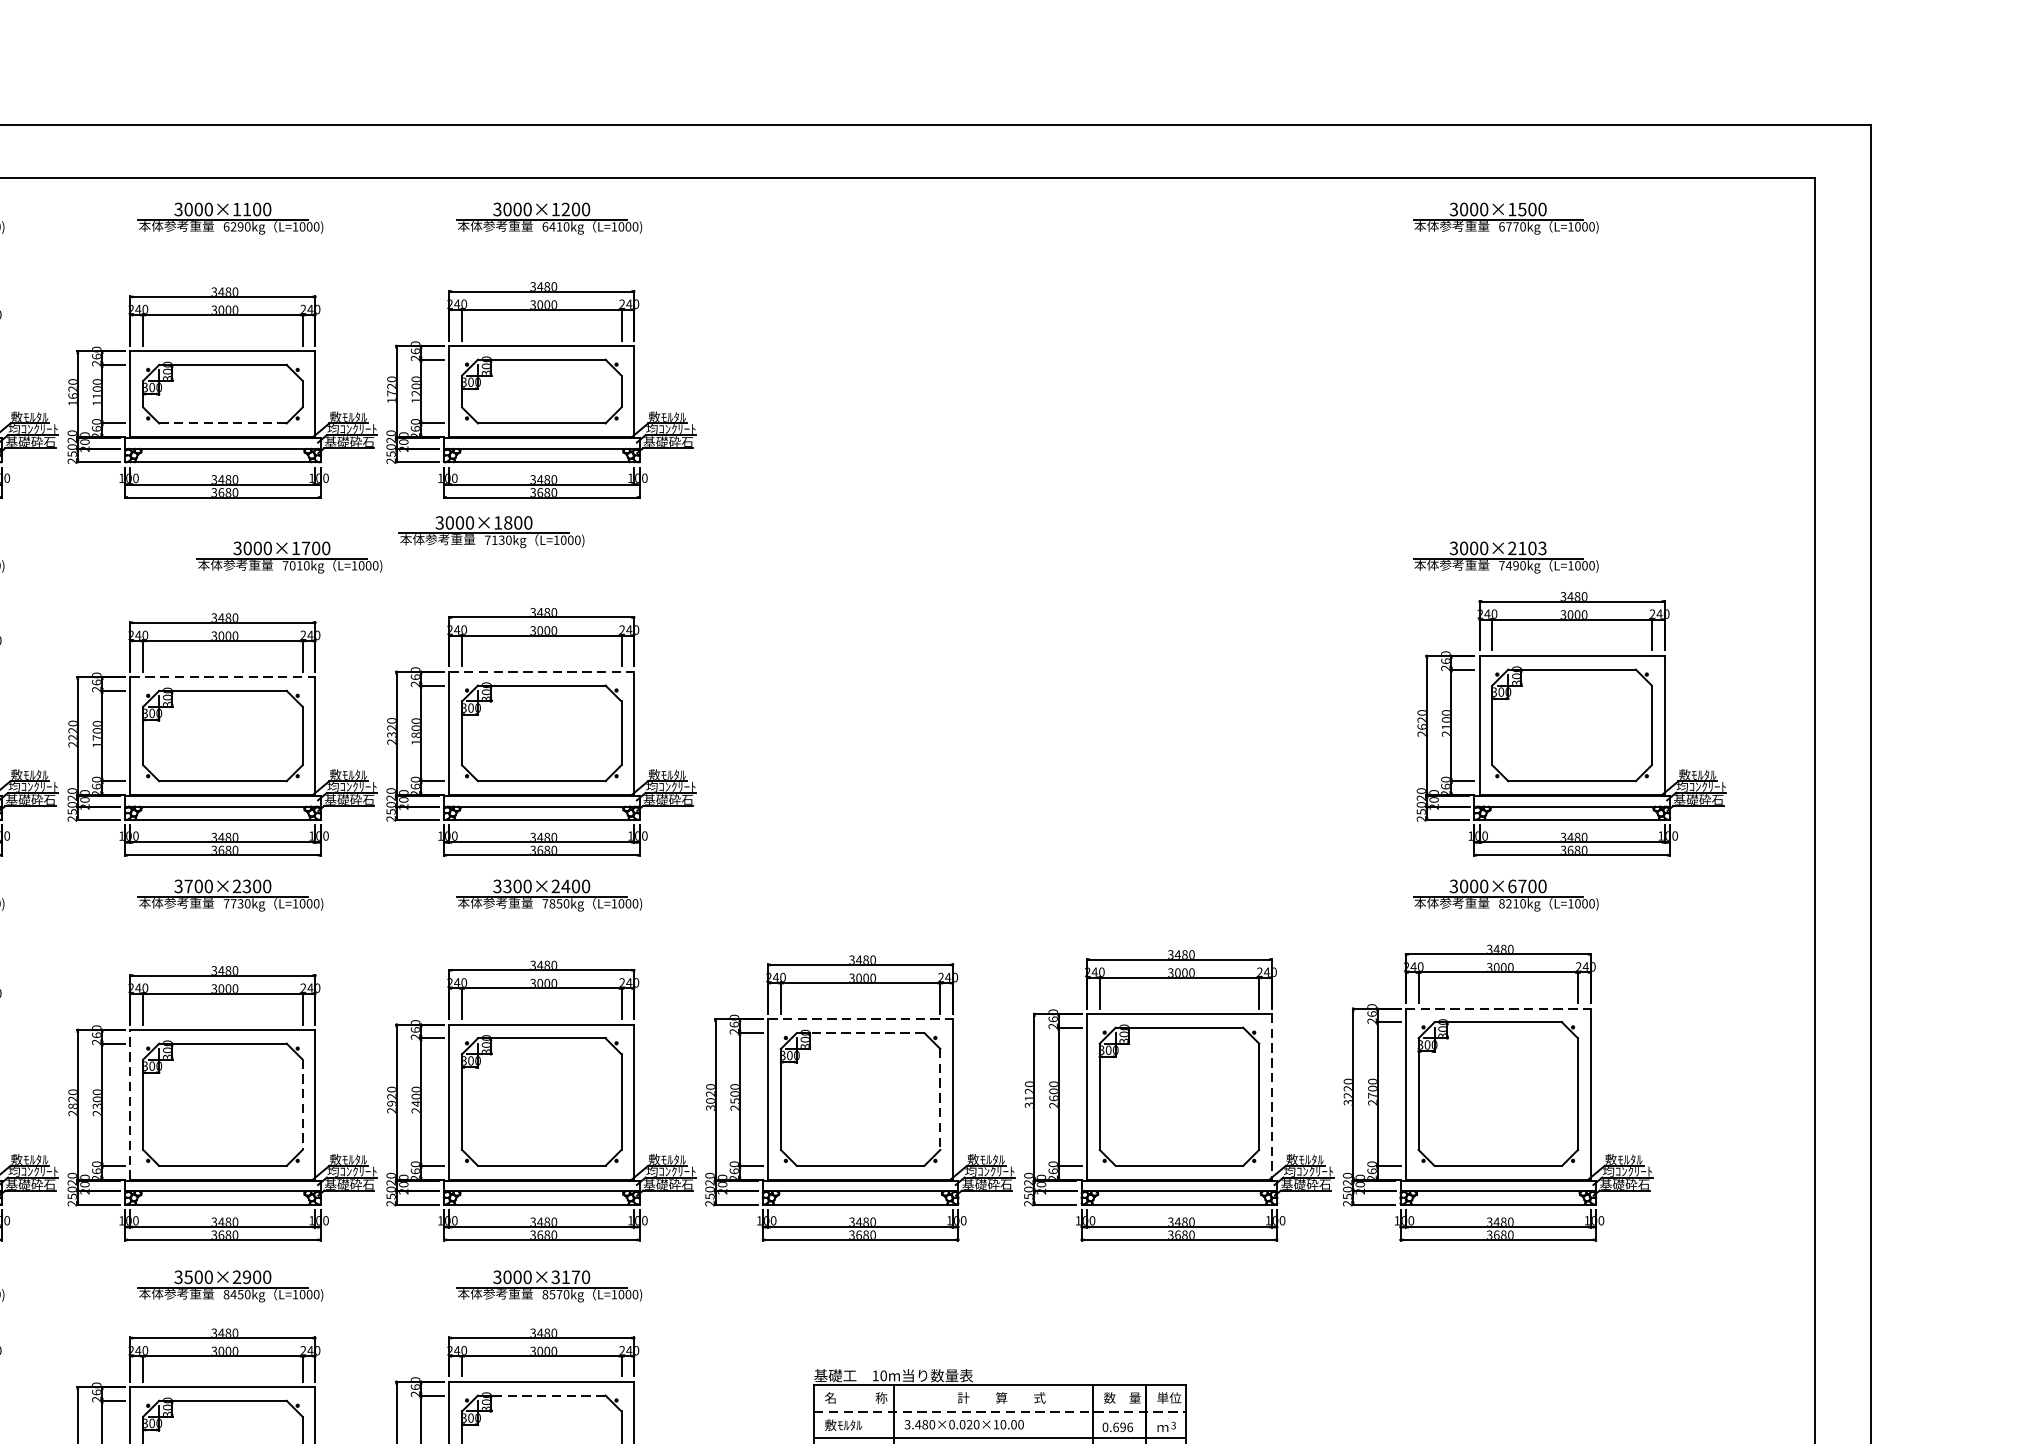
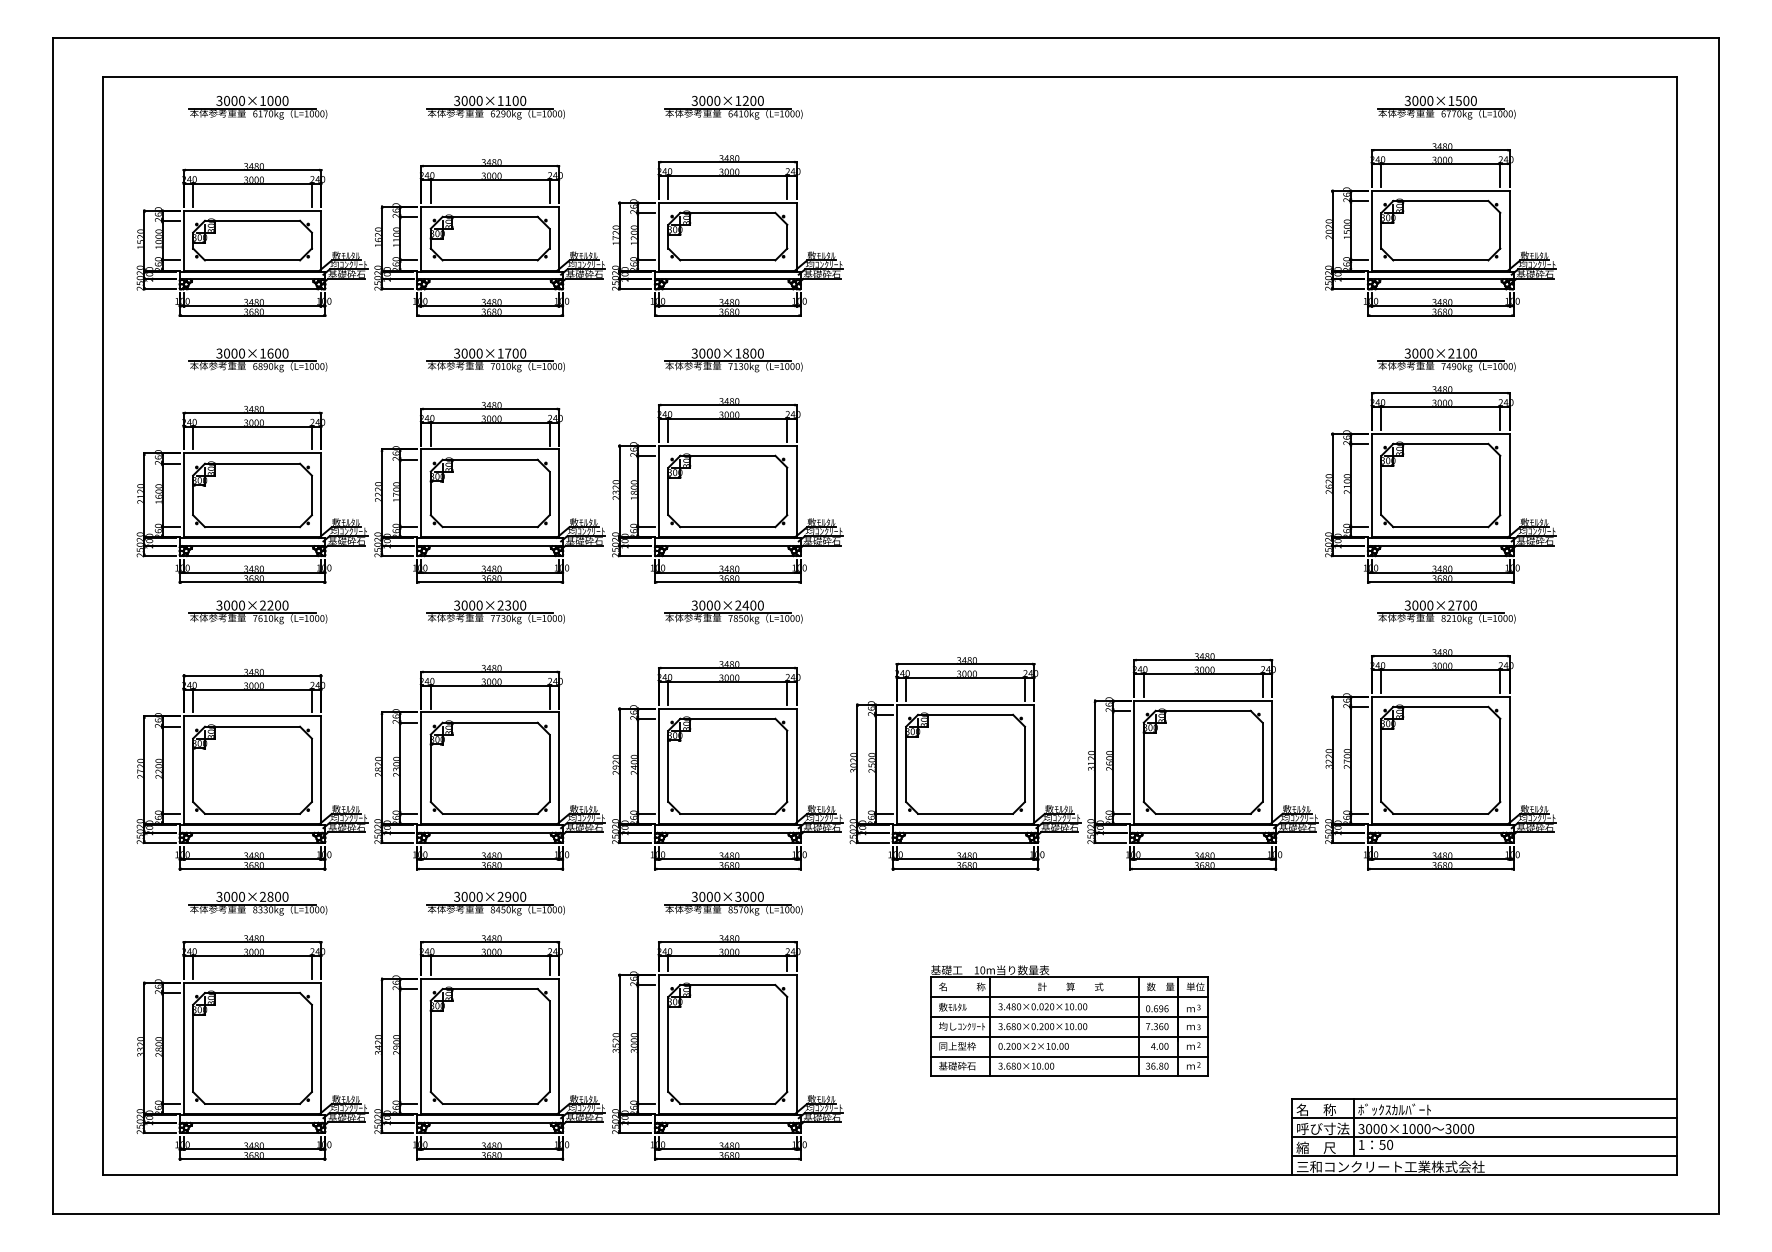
part: (1497, 381) -> (1440, 229), added
line: (223, 423) -> (490, 260), dashed -> solid
part: (491, 532) -> (733, 360), moved
text: (1542, 548) -> (1473, 353), 3000×2103 -> 3000×2100
part: (289, 557) -> (495, 360), moved
line: (541, 671) -> (727, 445), dashed -> solid
line: (223, 677) -> (490, 449), dashed -> solid
part: (1571, 724) -> (1440, 484), moved
text: (188, 886) -> (464, 605), 3700×2300 -> 3000×2300
text: (507, 886) -> (702, 605), 3300×2400 -> 3000×2400
text: (1512, 886) -> (1451, 605), 3000×6700 -> 3000×2700
line: (1497, 1008) -> (1440, 696), dashed -> solid
line: (860, 1019) -> (965, 704), dashed -> solid
line: (860, 1032) -> (965, 714), dashed -> solid
line: (1272, 1096) -> (1272, 762), dashed -> solid
line: (939, 1099) -> (1024, 764), dashed -> solid
line: (130, 1104) -> (421, 768), dashed -> solid
line: (302, 1104) -> (549, 768), dashed -> solid
text: (188, 1276) -> (464, 896), 3500×2900 -> 3000×2900
text: (570, 1276) -> (749, 896), 3000×3170 -> 3000×3000
line: (541, 1396) -> (727, 985), dashed -> solid
line: (1000, 1412) -> (1069, 997), dashed -> solid

